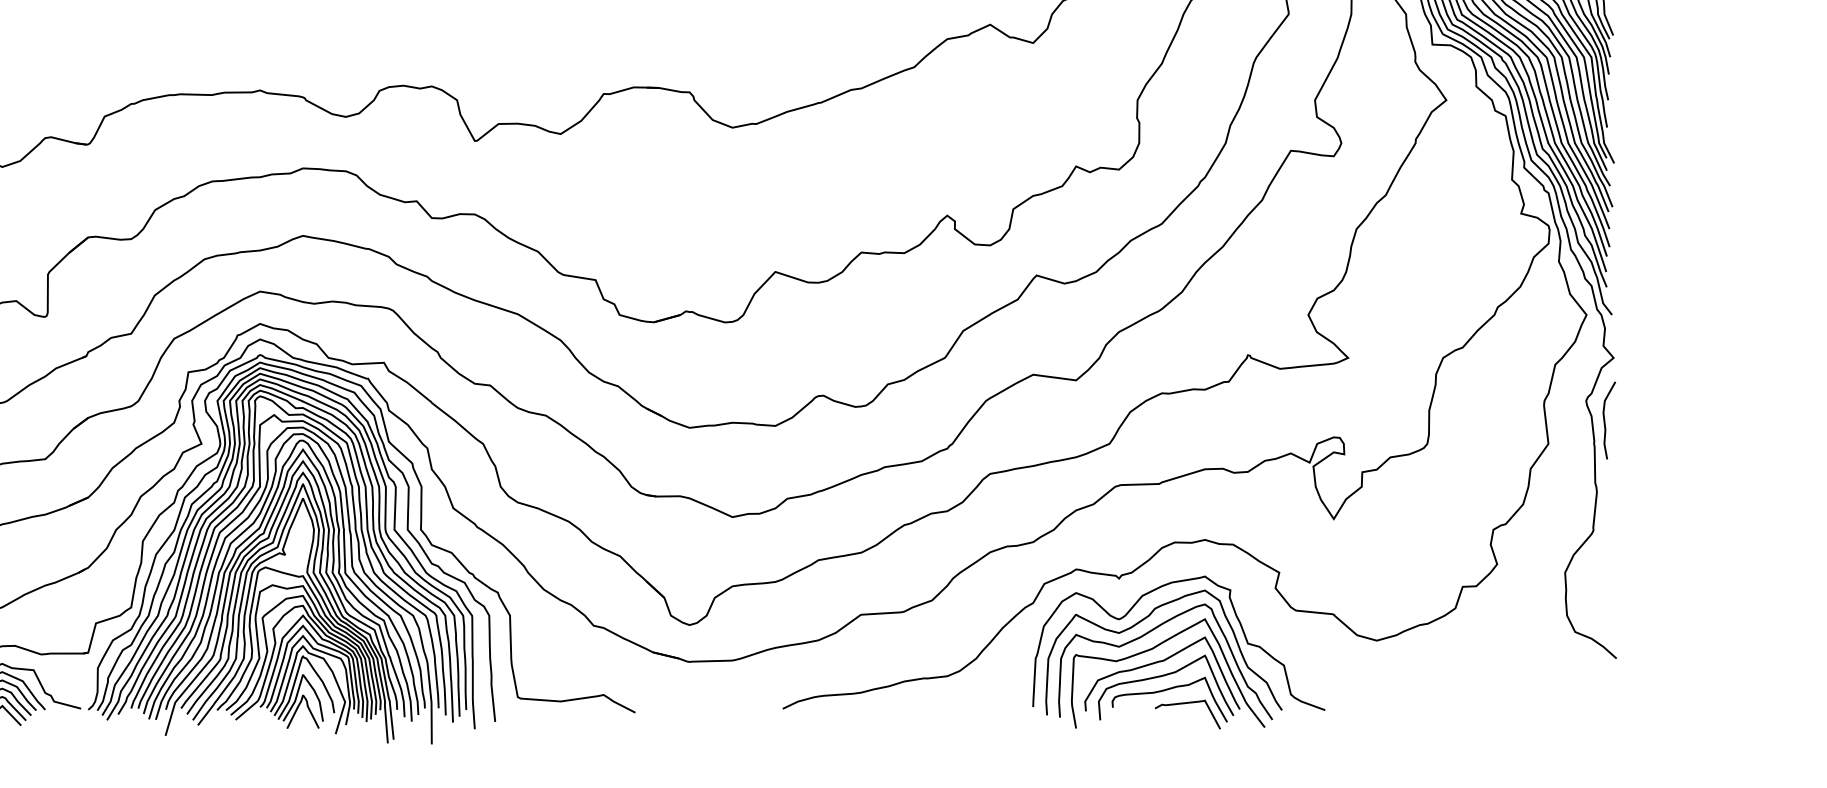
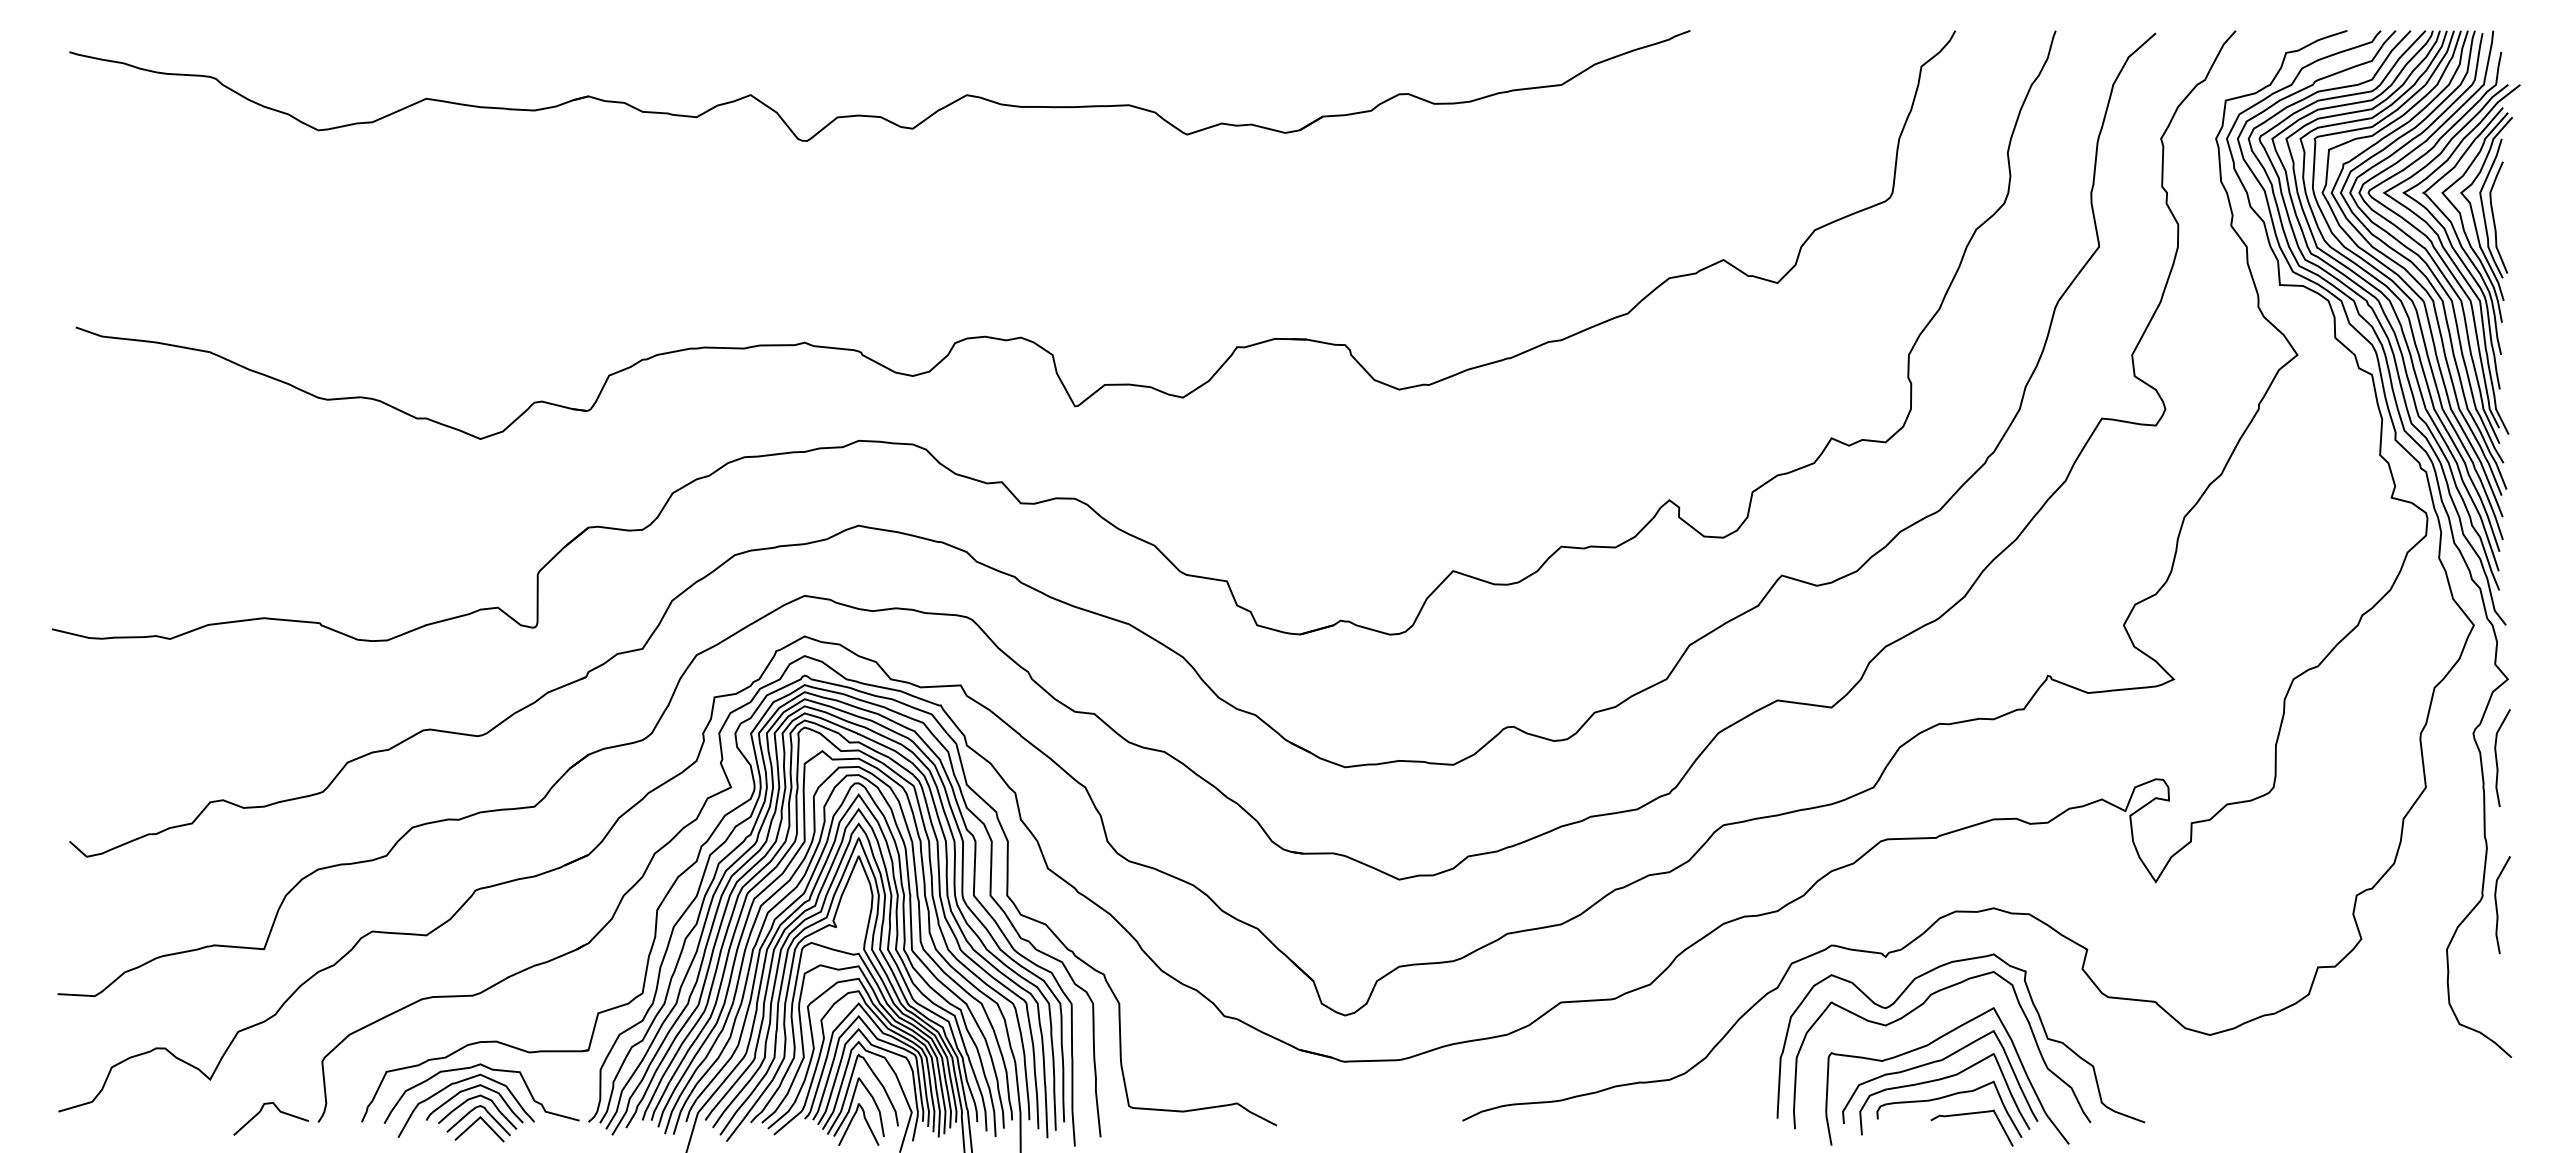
curve: (1605, 537) -> (2497, 905), added
curve: (1146, 634) -> (1920, 1027), removed

